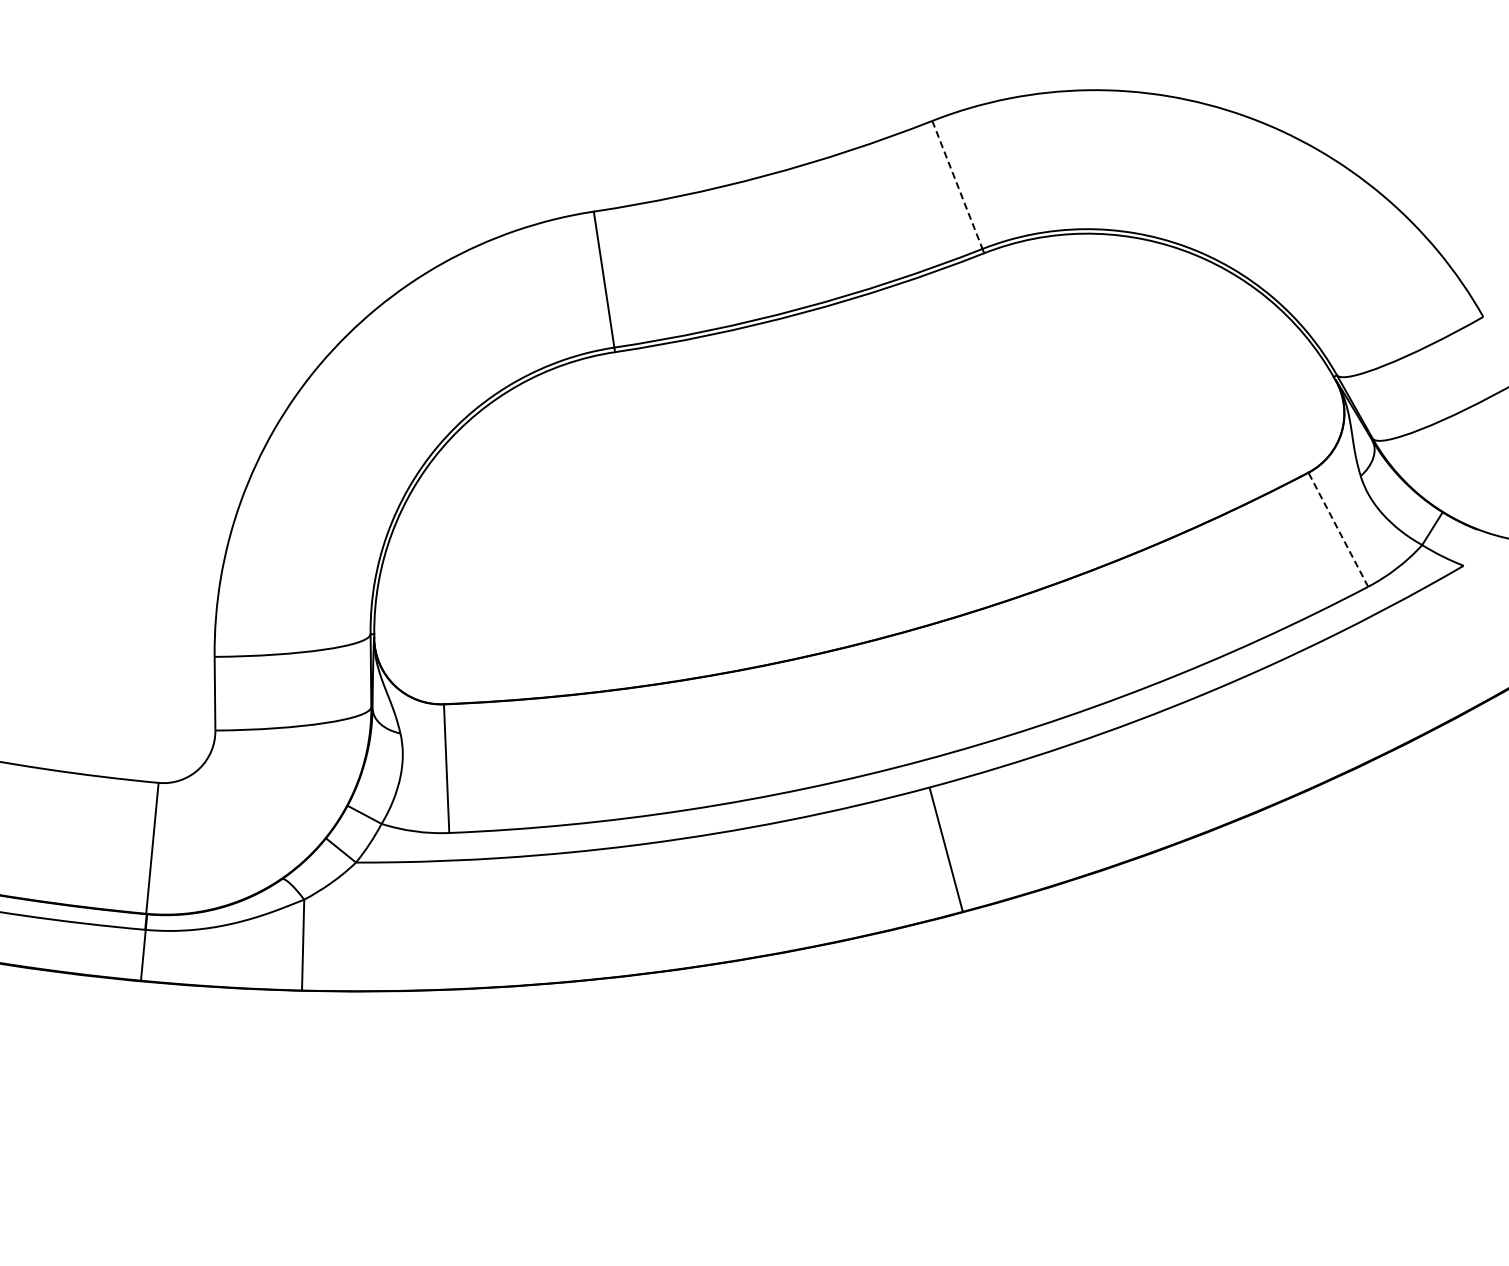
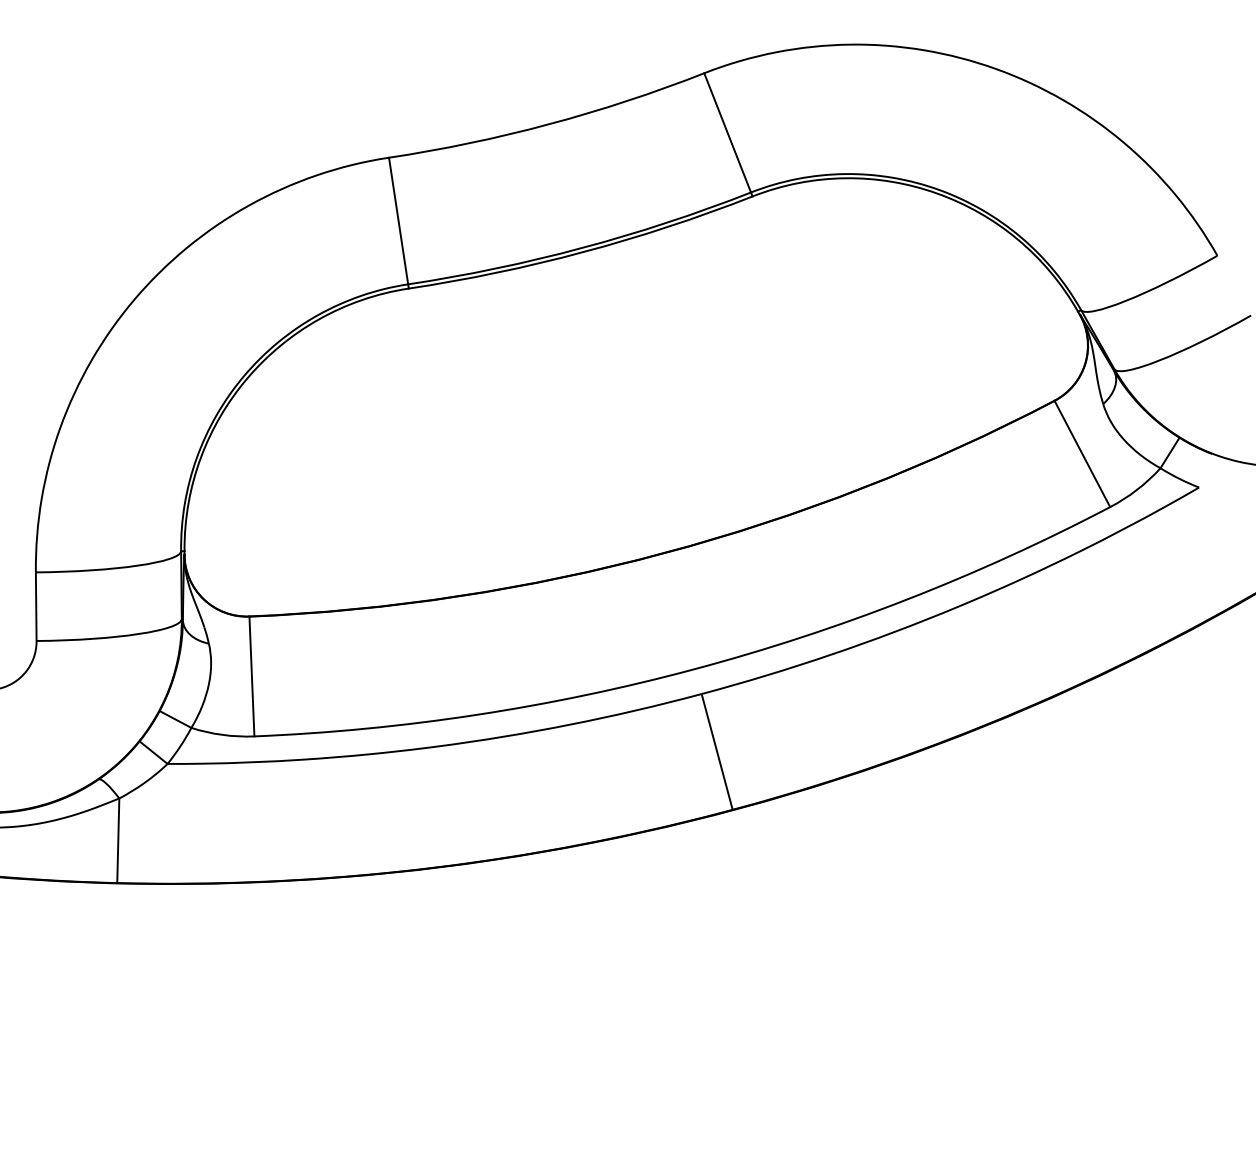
line: (957, 184) -> (727, 132), dashed -> solid
line: (1338, 529) -> (1082, 453), dashed -> solid

